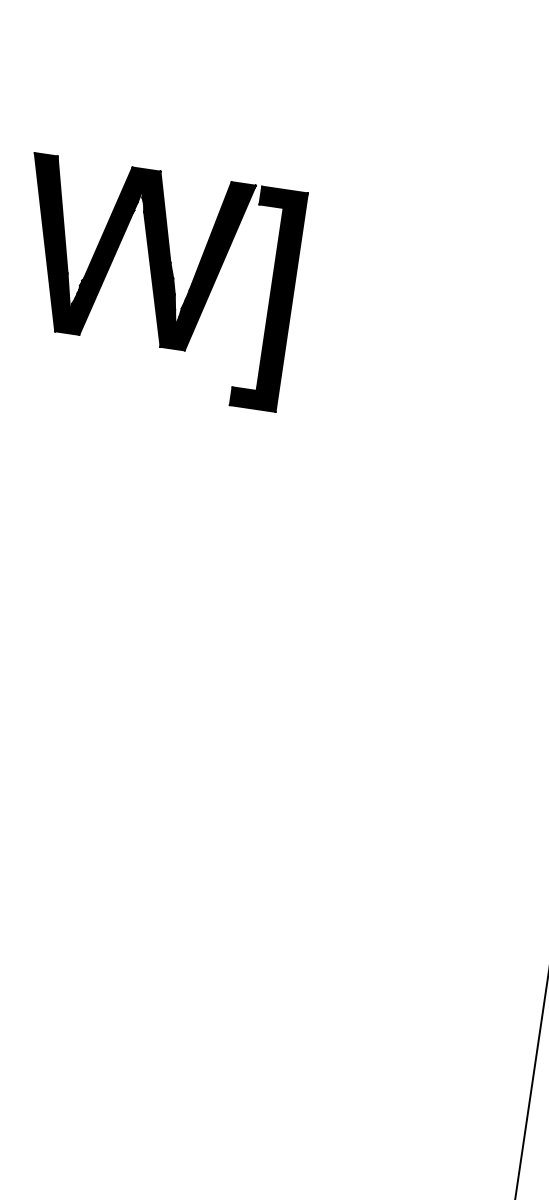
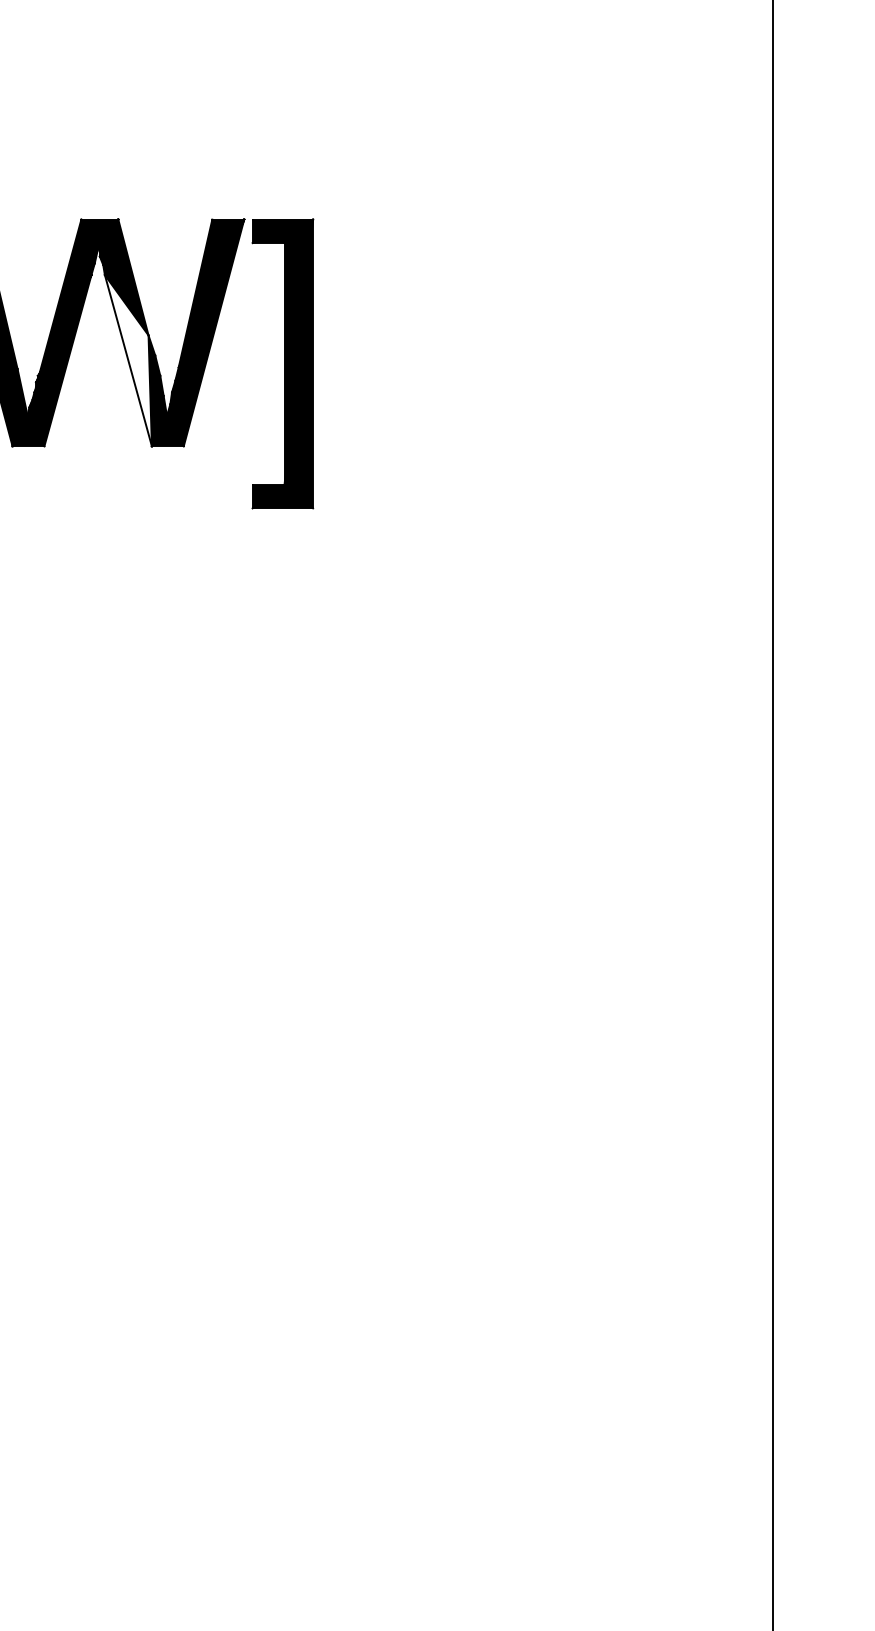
fill: (151, 279) -> (127, 360), removed

